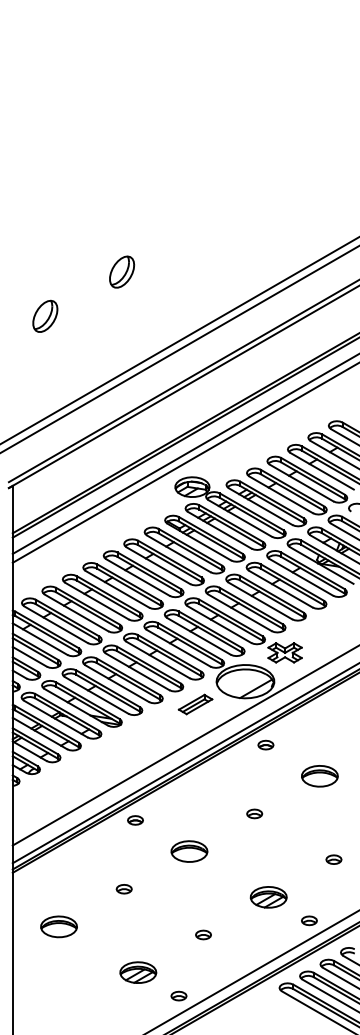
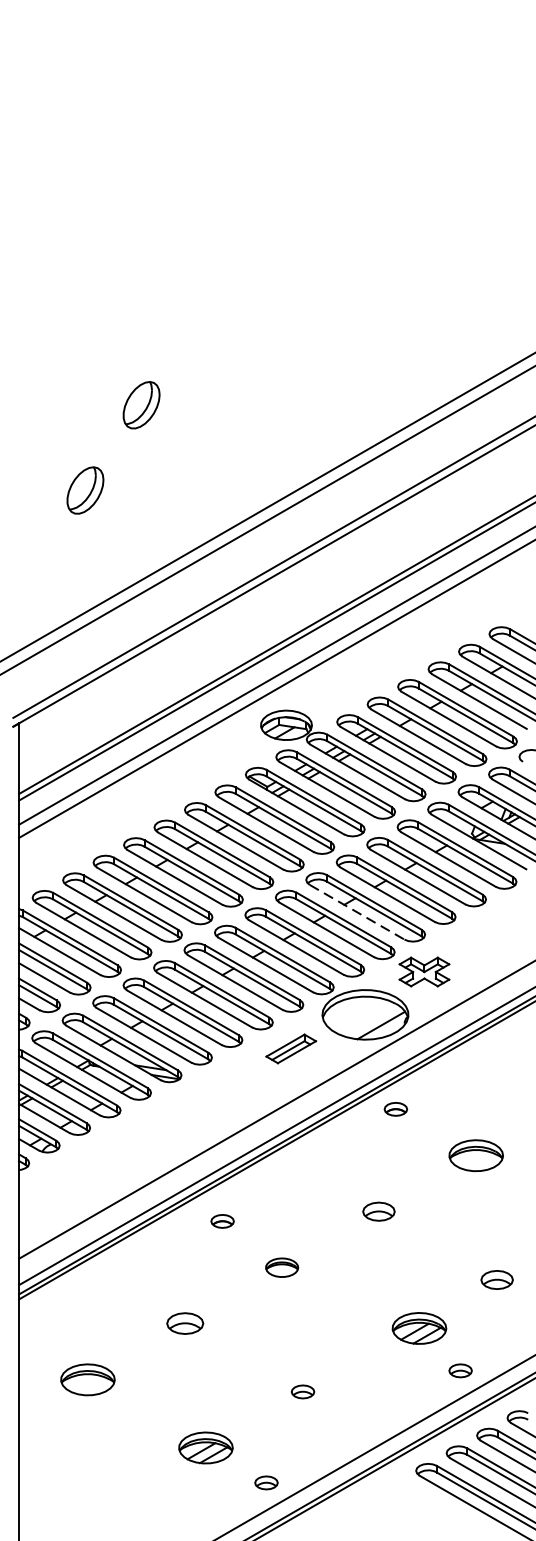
part: (122, 271) -> (142, 404), moved
part: (45, 315) -> (85, 489), moved
line: (239, 612) -> (356, 911), solid -> dashed
part: (254, 813) -> (378, 1211), size x1.4
part: (135, 820) -> (222, 1221), moved
part: (189, 851) -> (282, 1267), size x0.6
part: (333, 859) -> (496, 1279), size x1.4
part: (123, 889) -> (183, 1324), size x1.6
part: (268, 897) -> (419, 1328), moved

